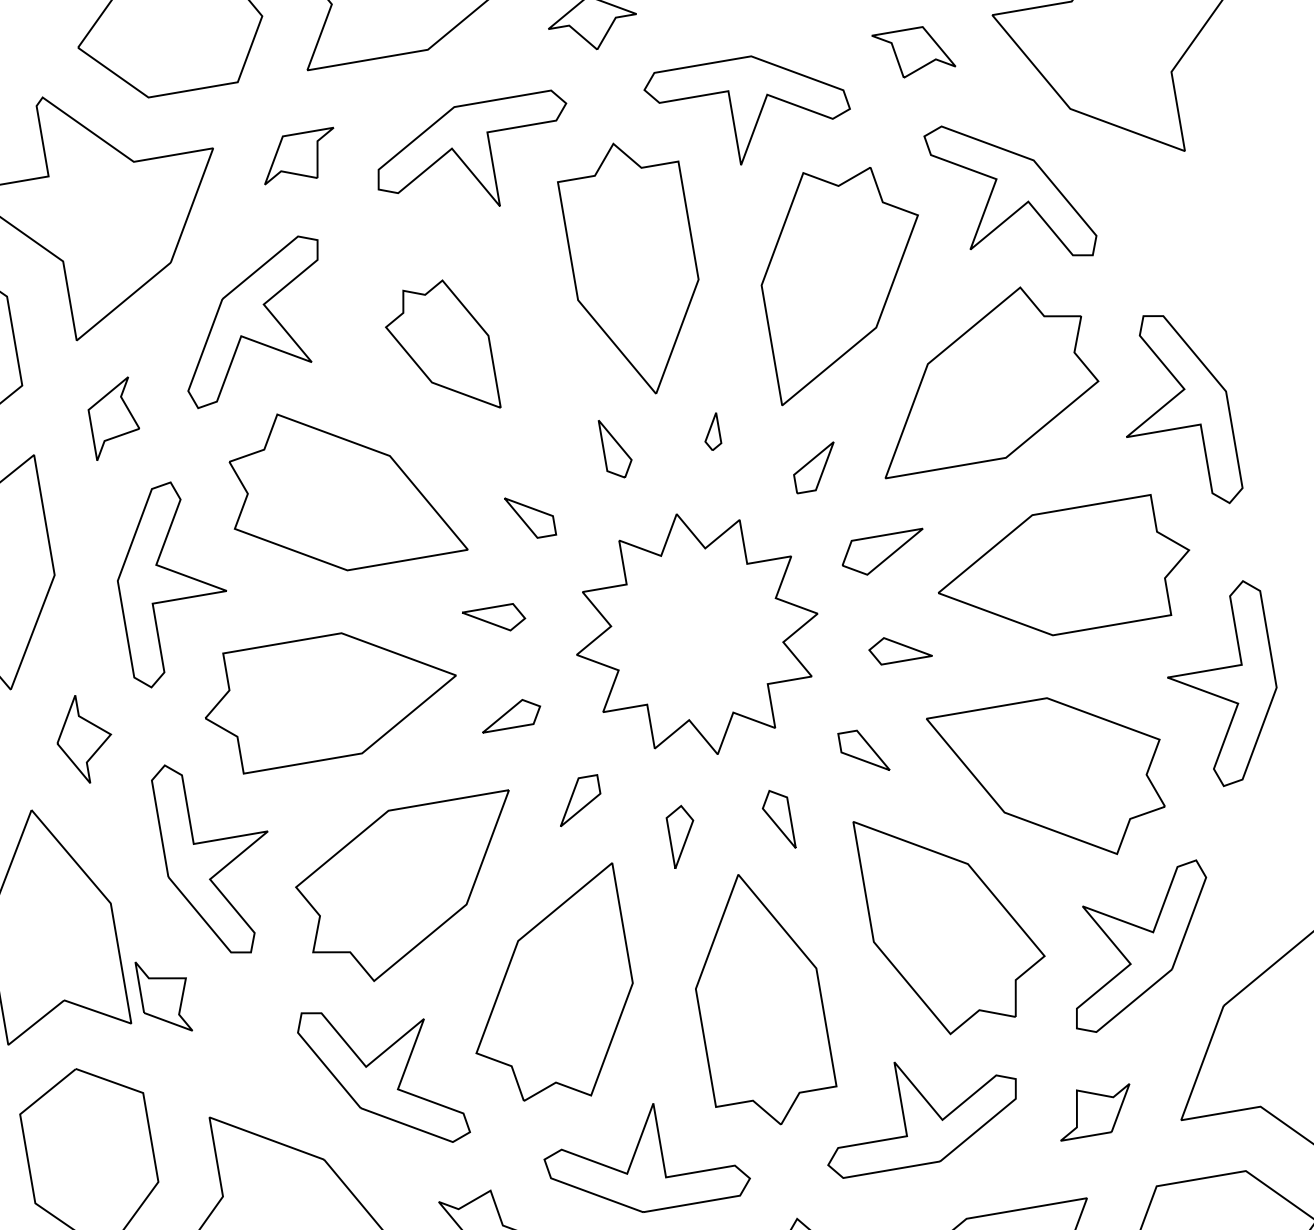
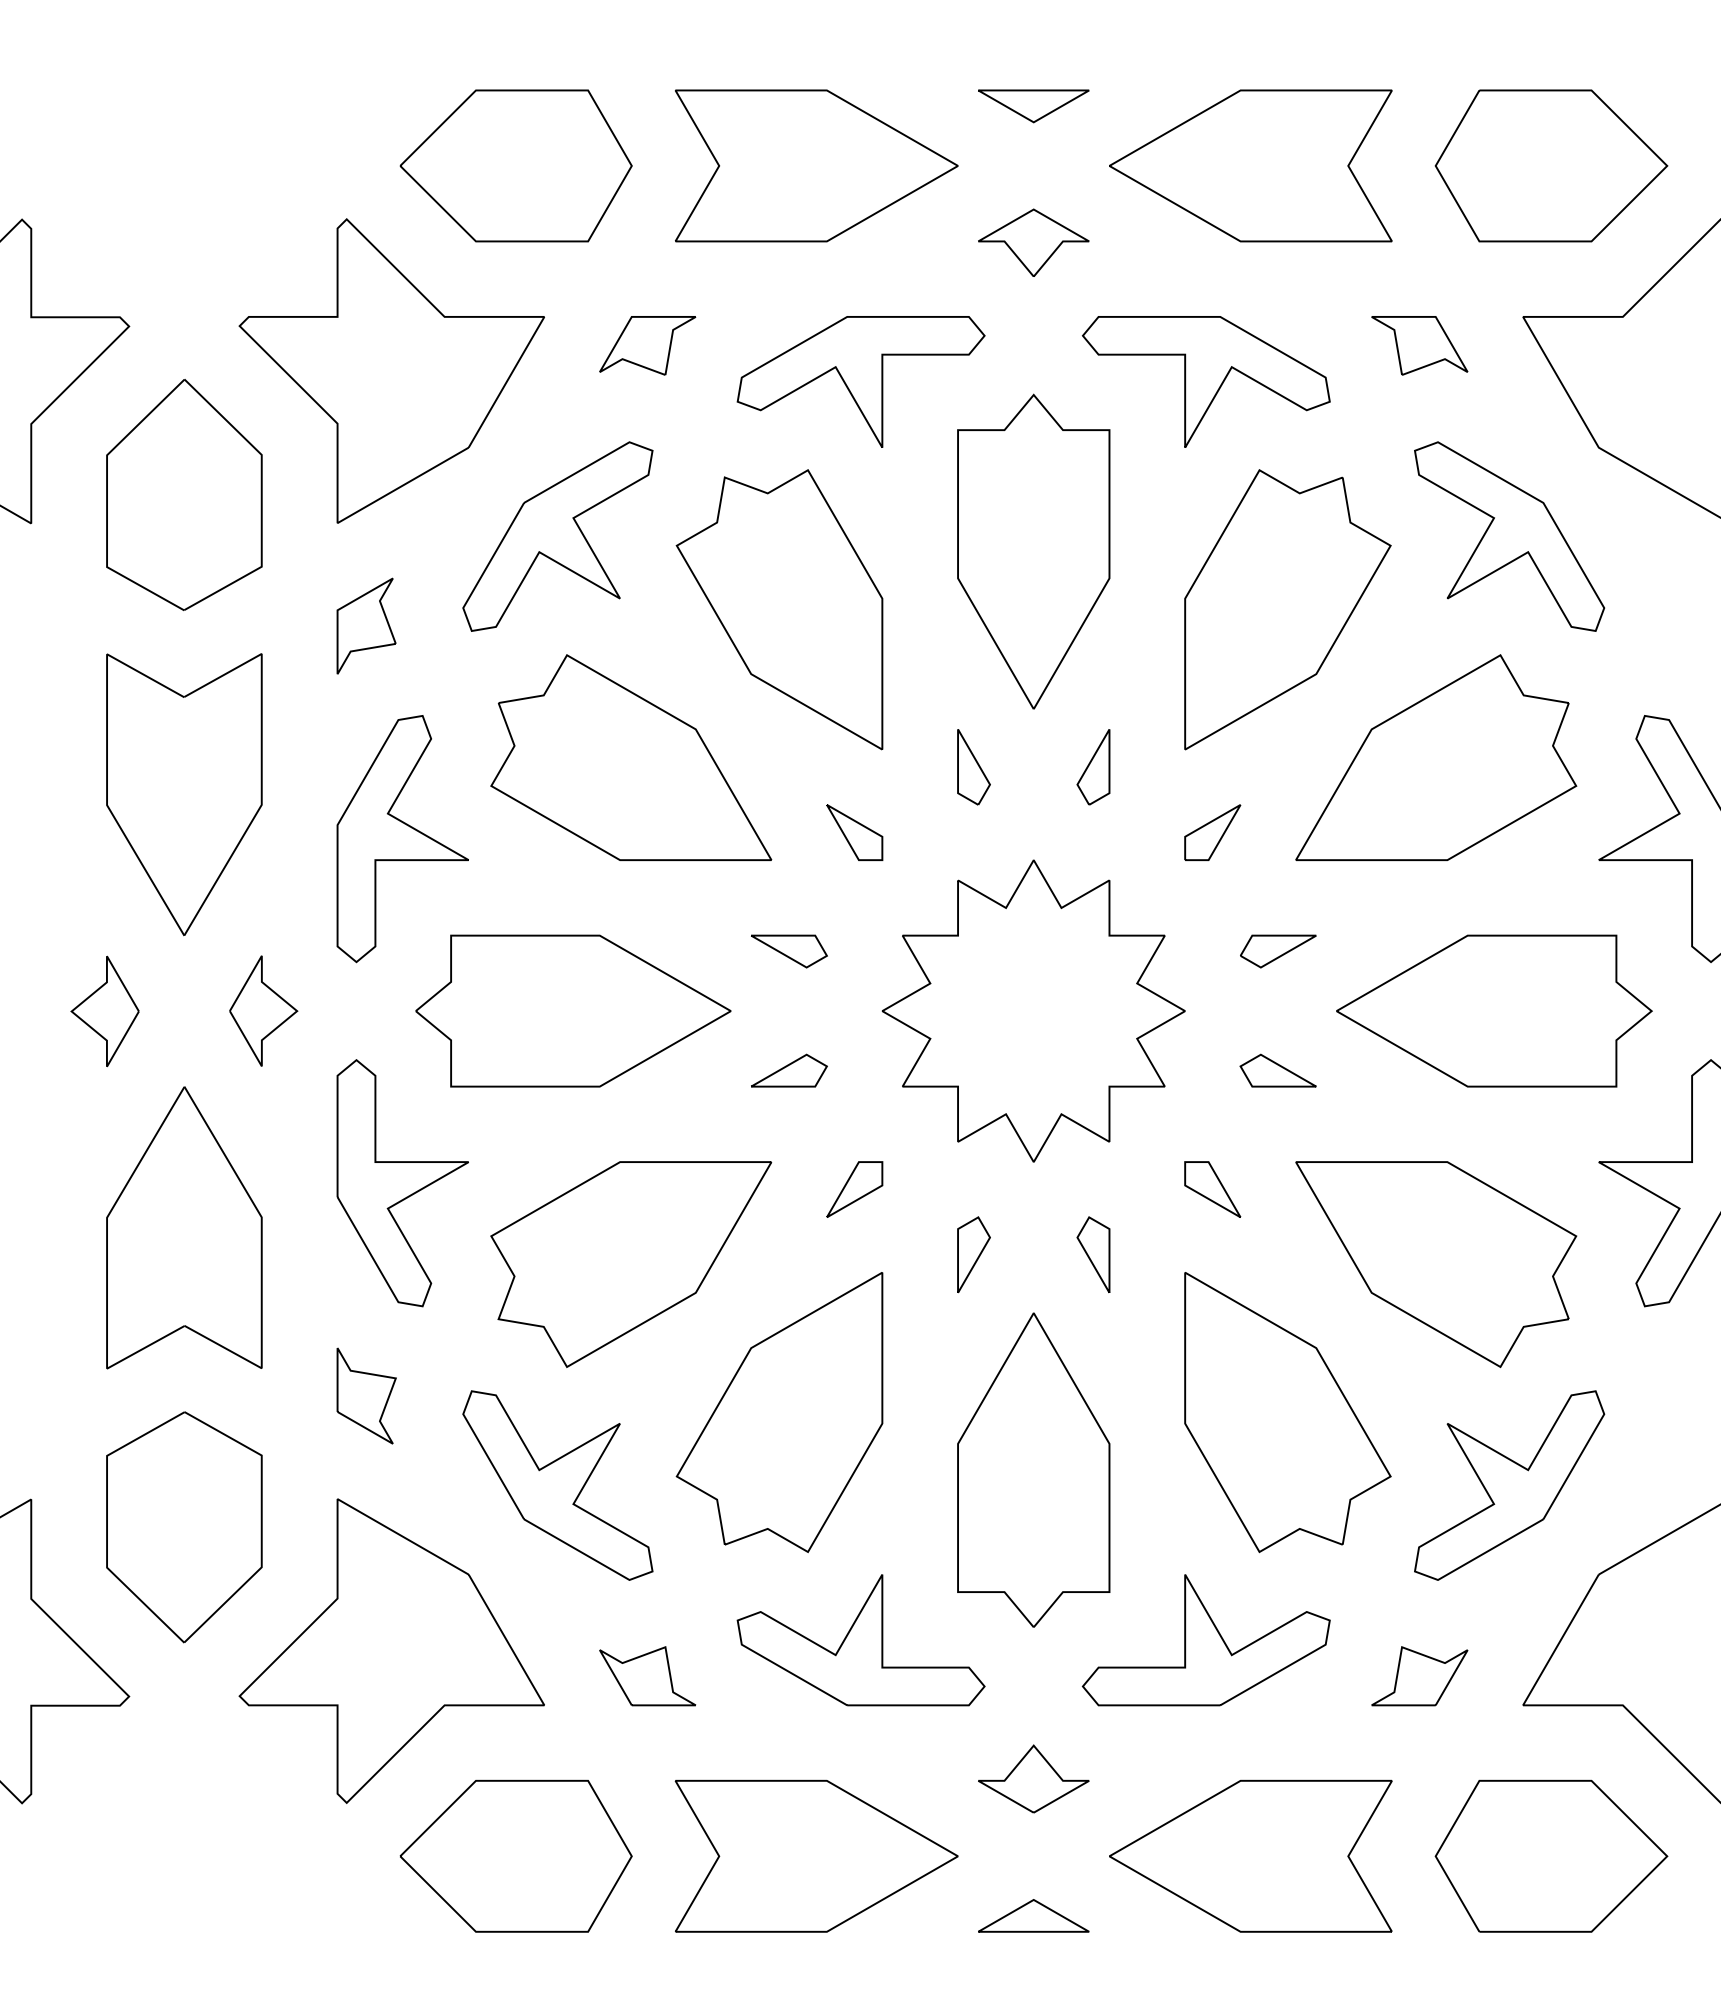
part: (440, 349) -> (779, 609), size x1.67
part: (711, 432) -> (1093, 767), size x1.67
part: (883, 553) -> (1278, 951), size x0.71
part: (164, 995) -> (366, 1395), moved

